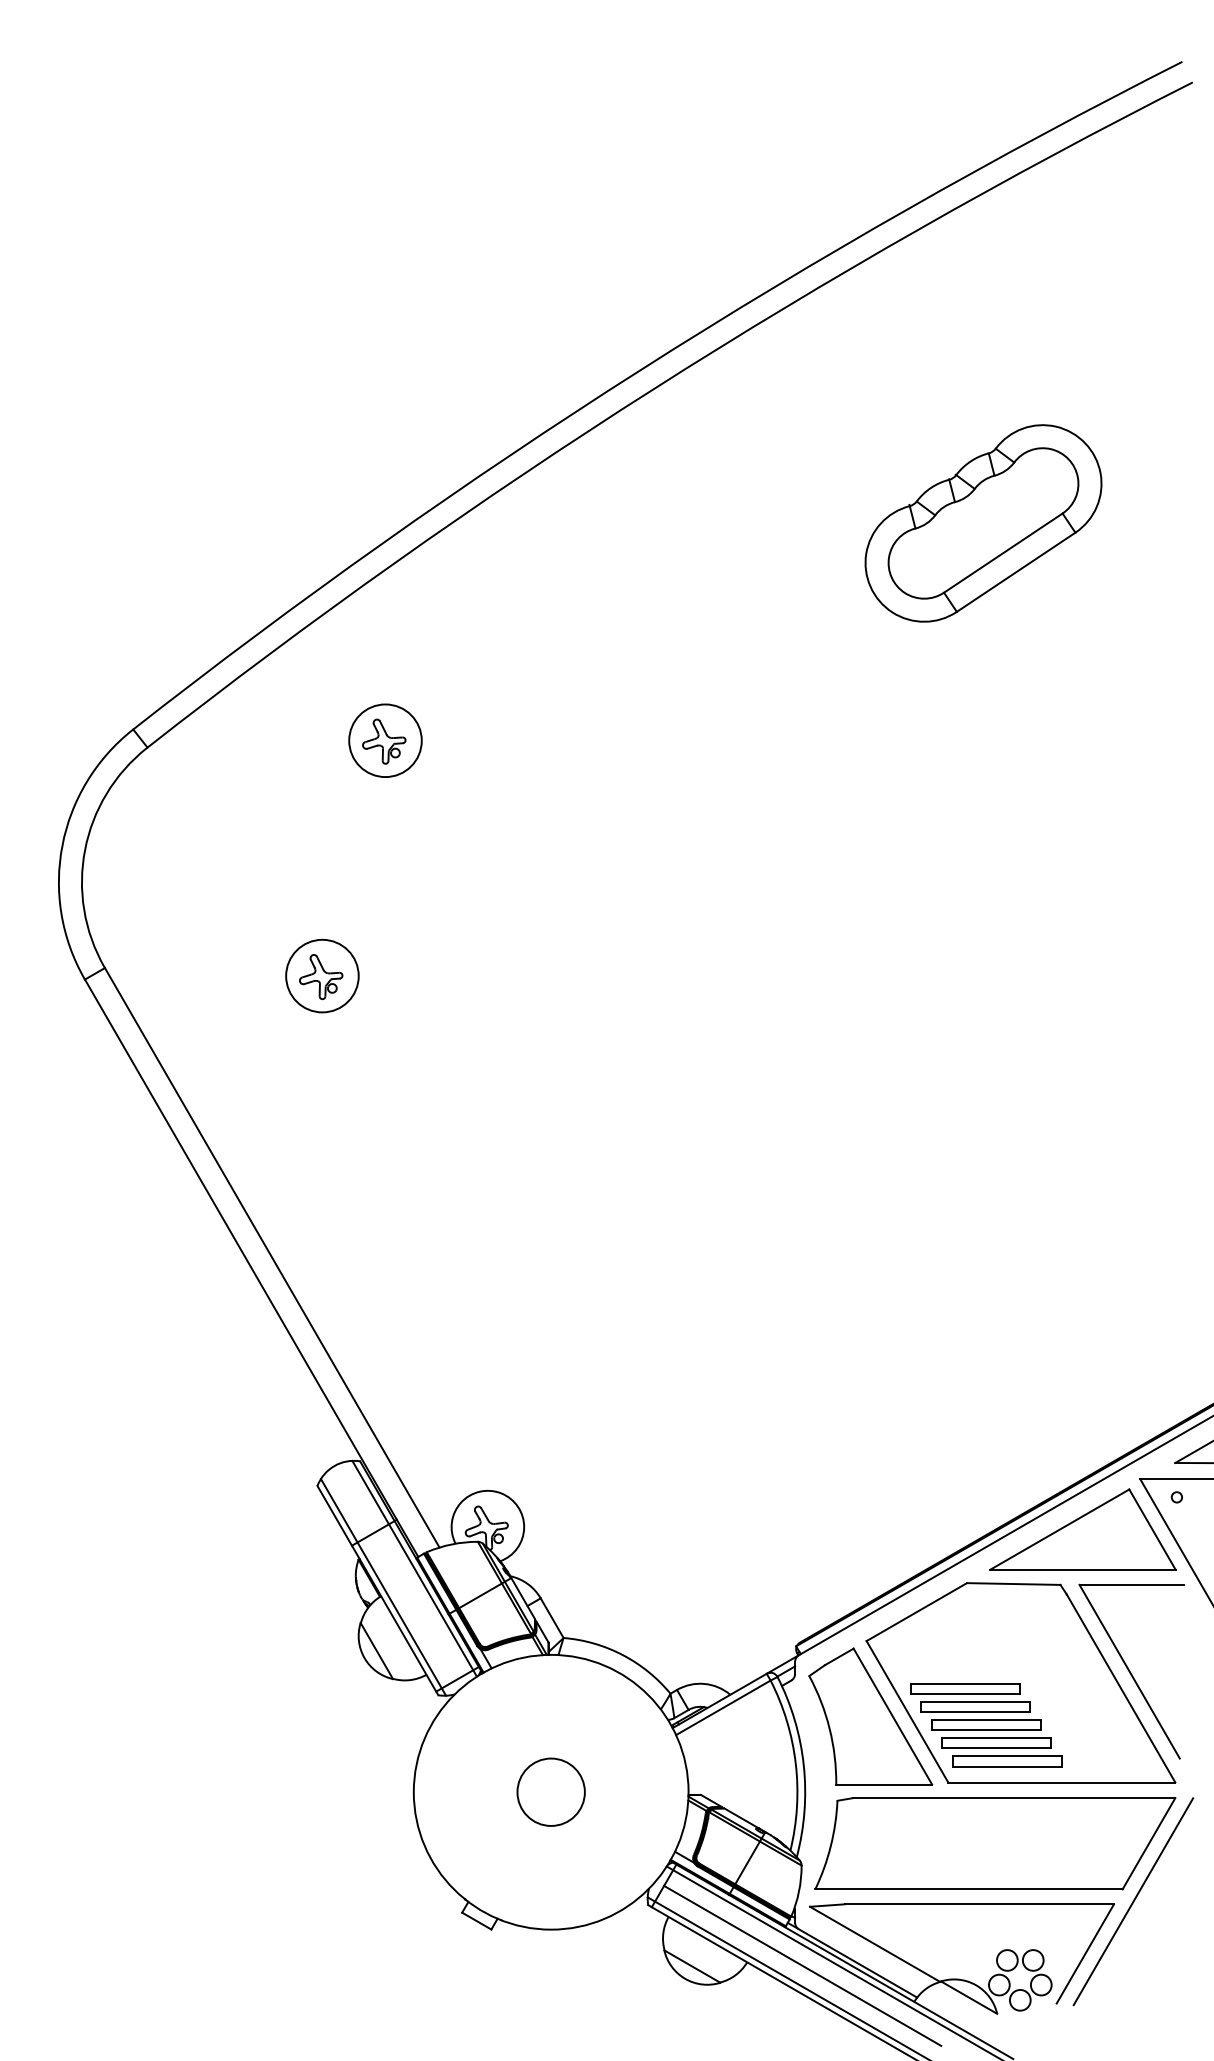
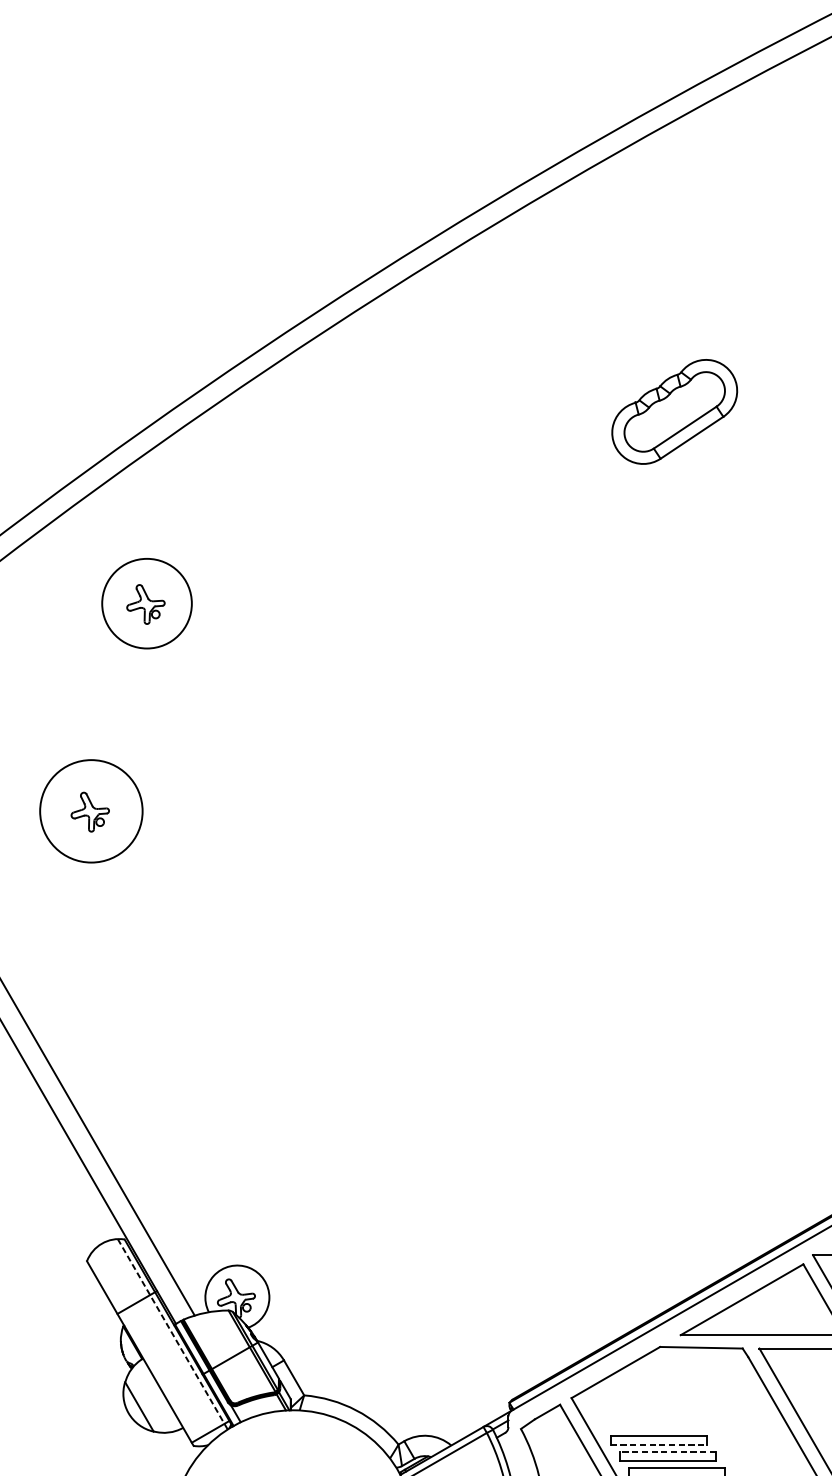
part: (983, 523) -> (674, 411), size x0.6
circle: (385, 740) -> (147, 603), size x1.4
circle: (322, 975) -> (91, 810), size x1.6
line: (414, 1568) -> (172, 1334), solid -> dashed
line: (383, 1587) -> (145, 1350), removed
line: (965, 1694) -> (658, 1445), solid -> dashed
line: (975, 1701) -> (667, 1451), solid -> dashed

